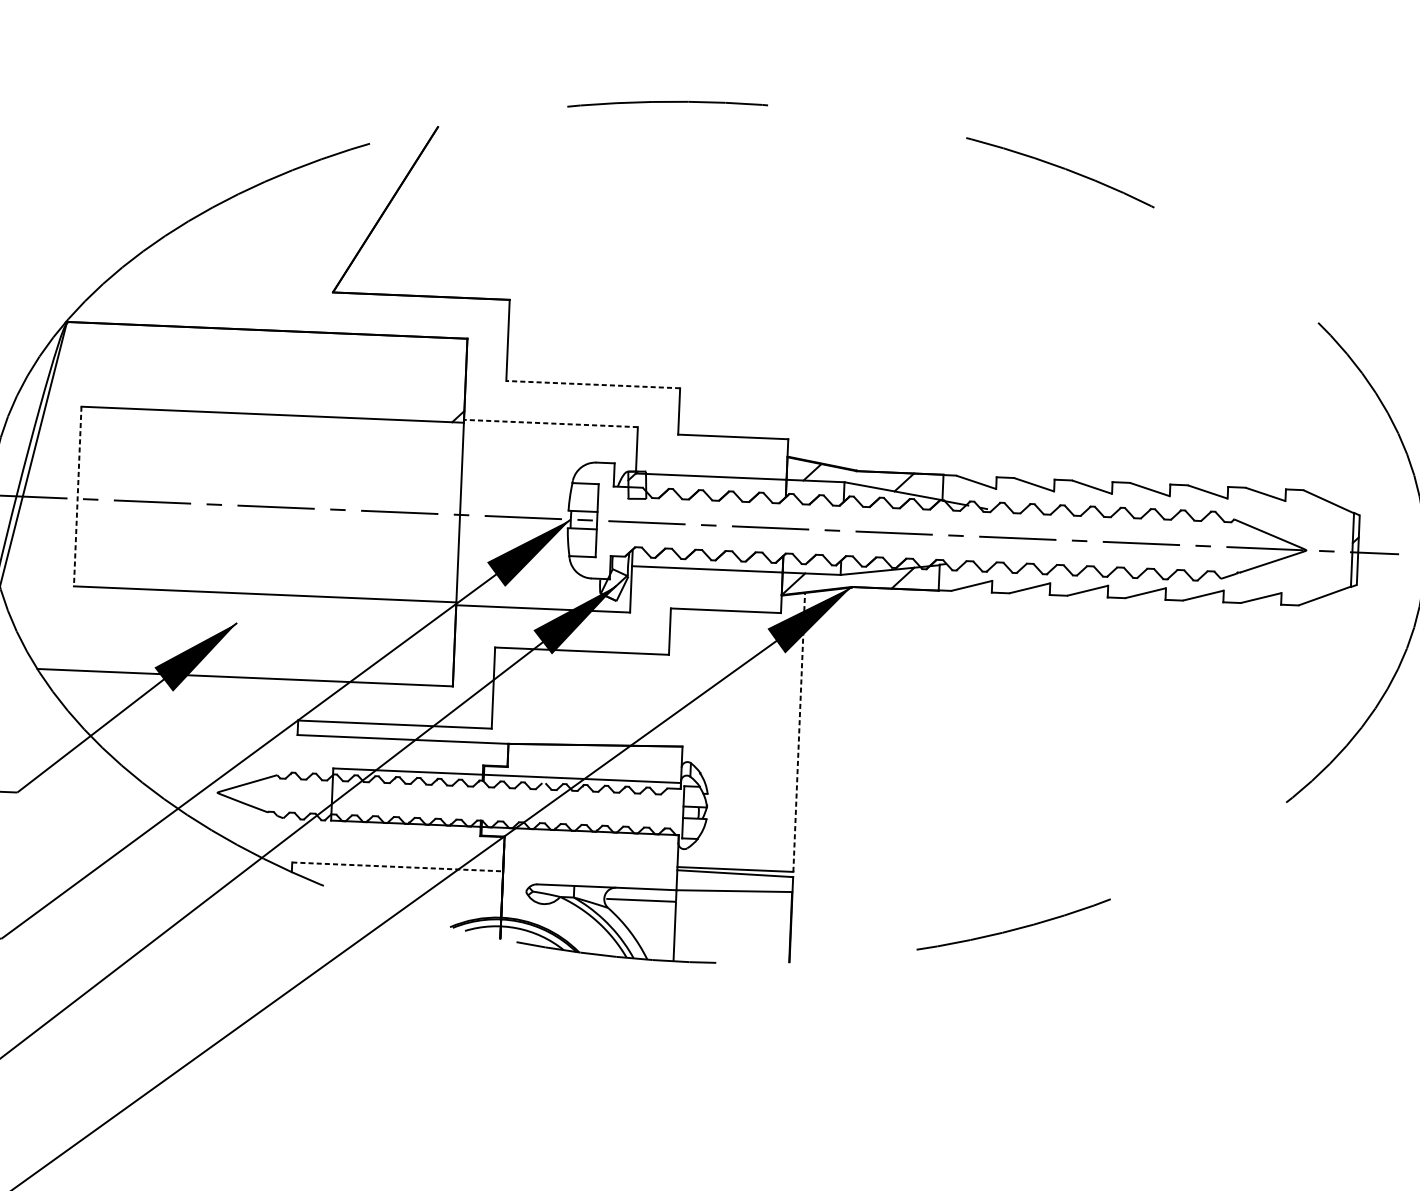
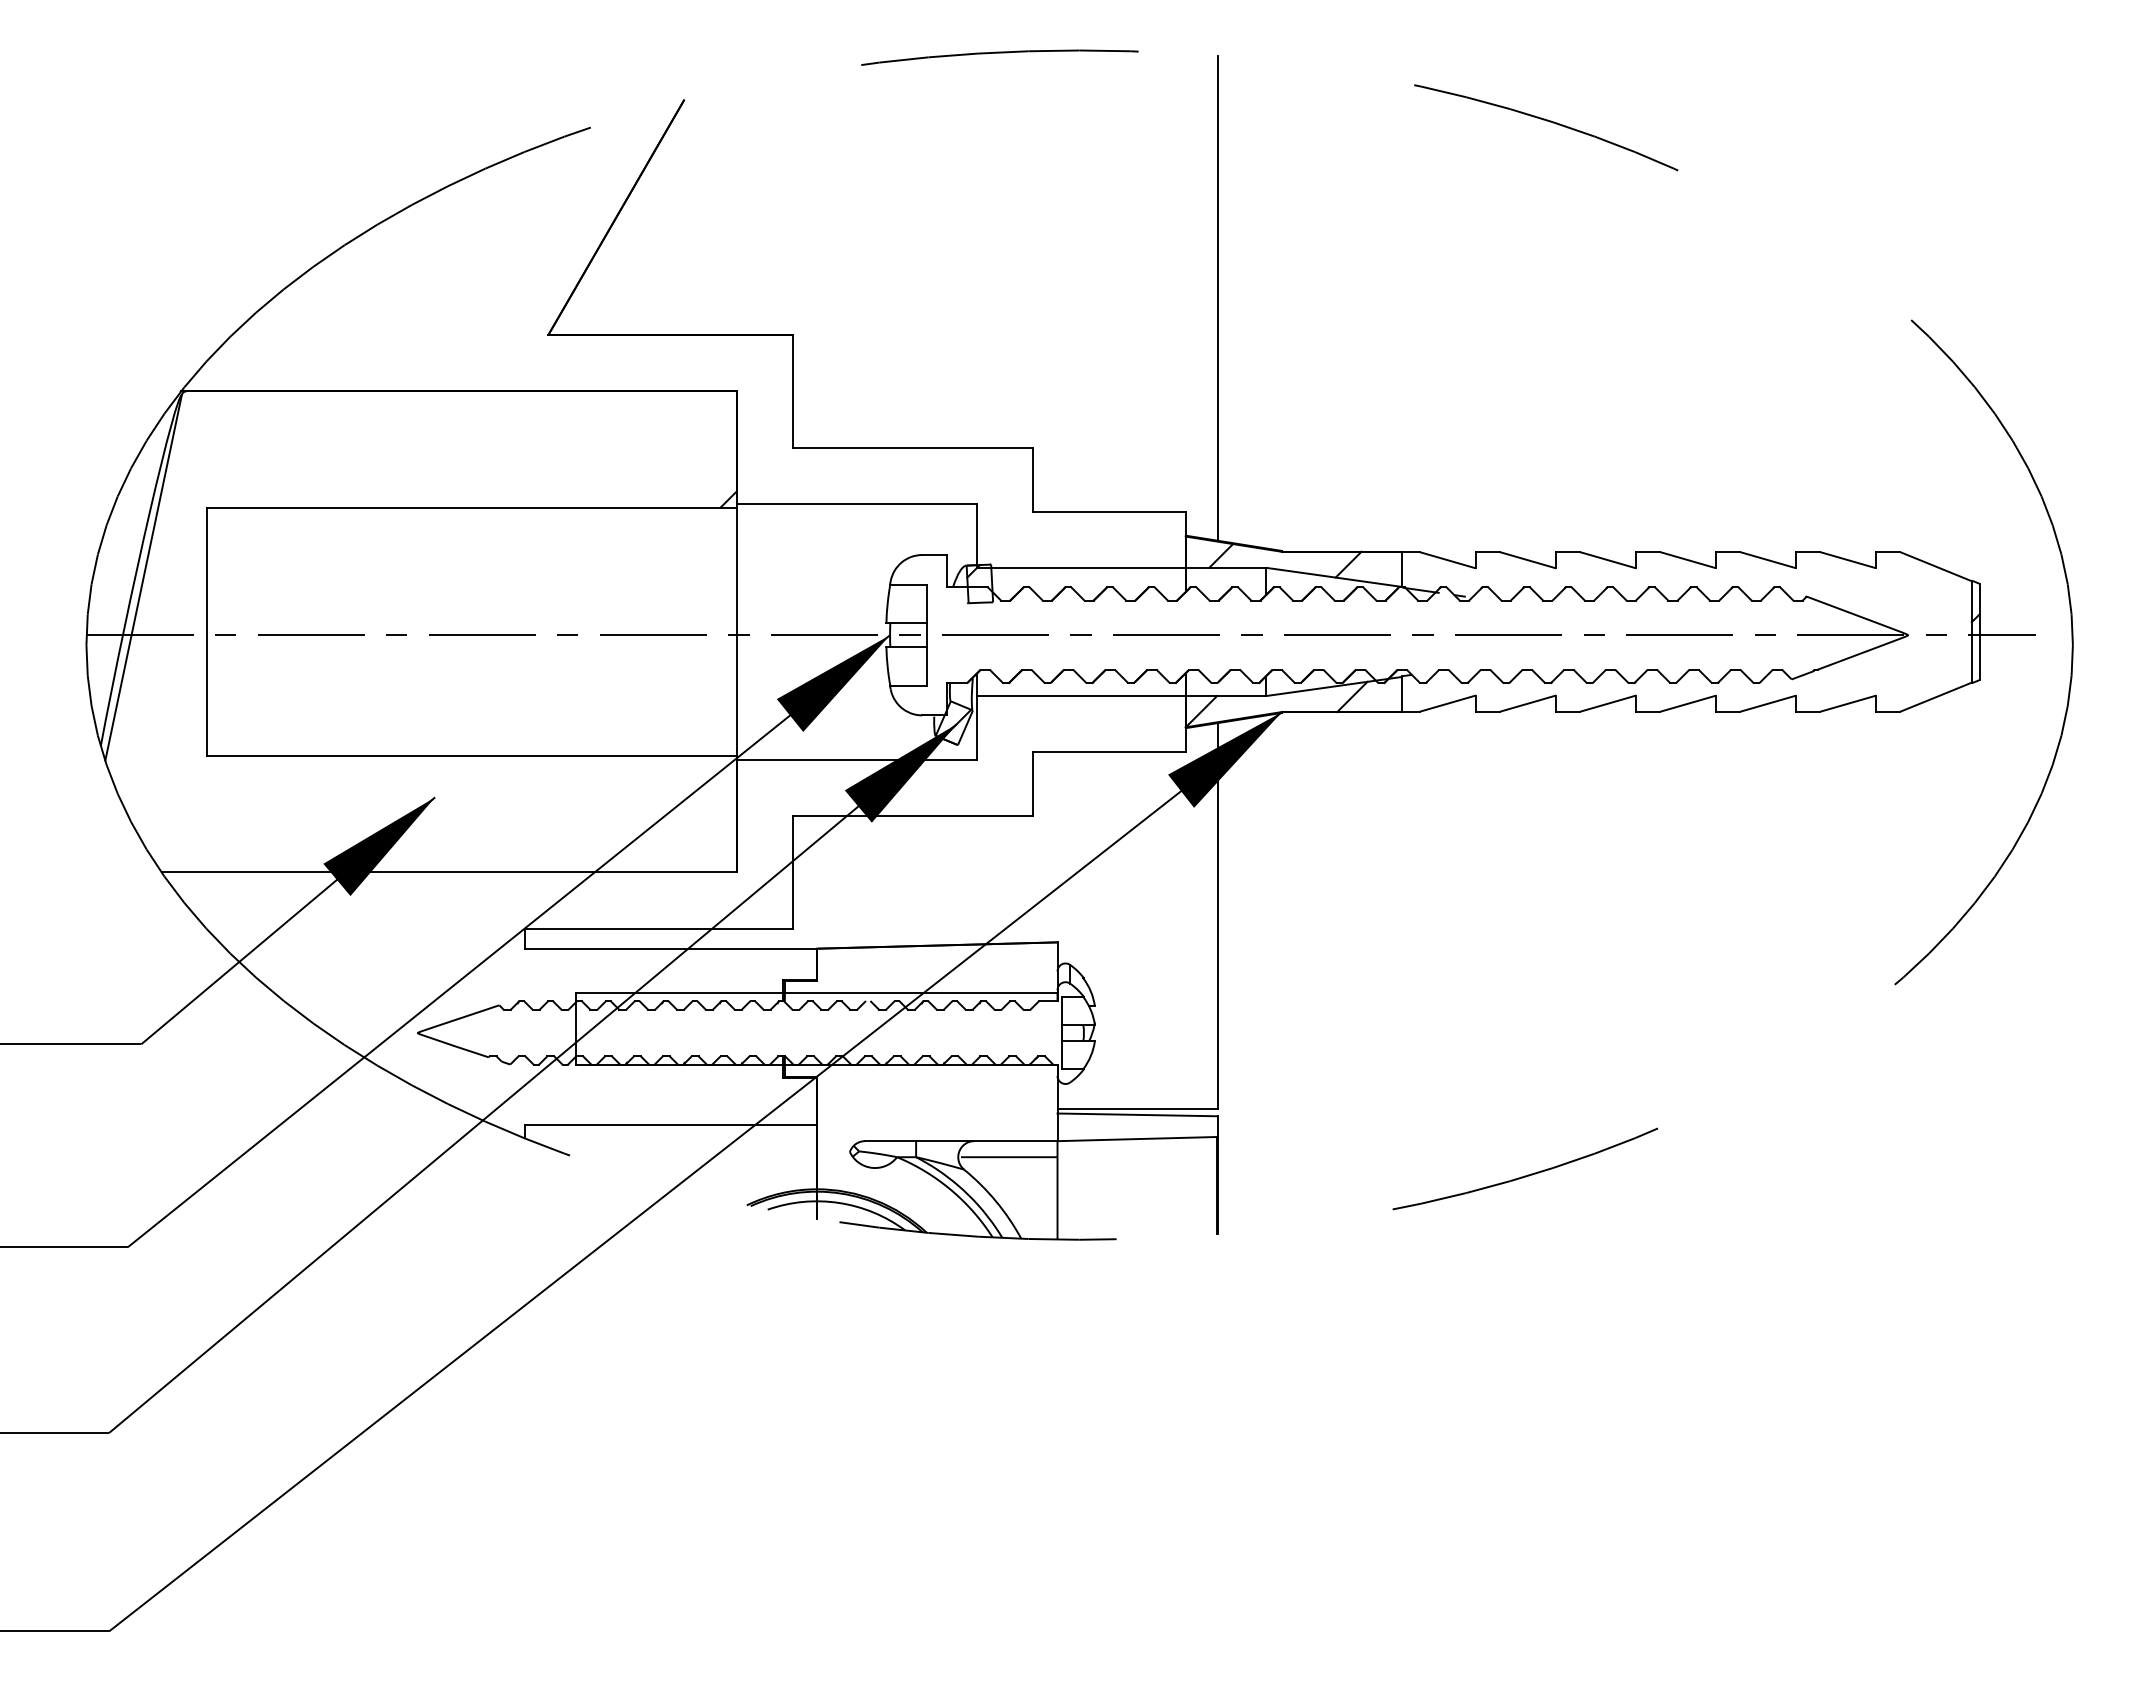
line: (817, 286) -> (1217, 298), added
line: (592, 384) -> (912, 447), dashed -> solid
line: (550, 423) -> (856, 503), dashed -> solid
line: (77, 496) -> (207, 632), dashed -> solid
line: (798, 732) -> (1217, 915), dashed -> solid
line: (397, 867) -> (670, 1125), dashed -> solid

